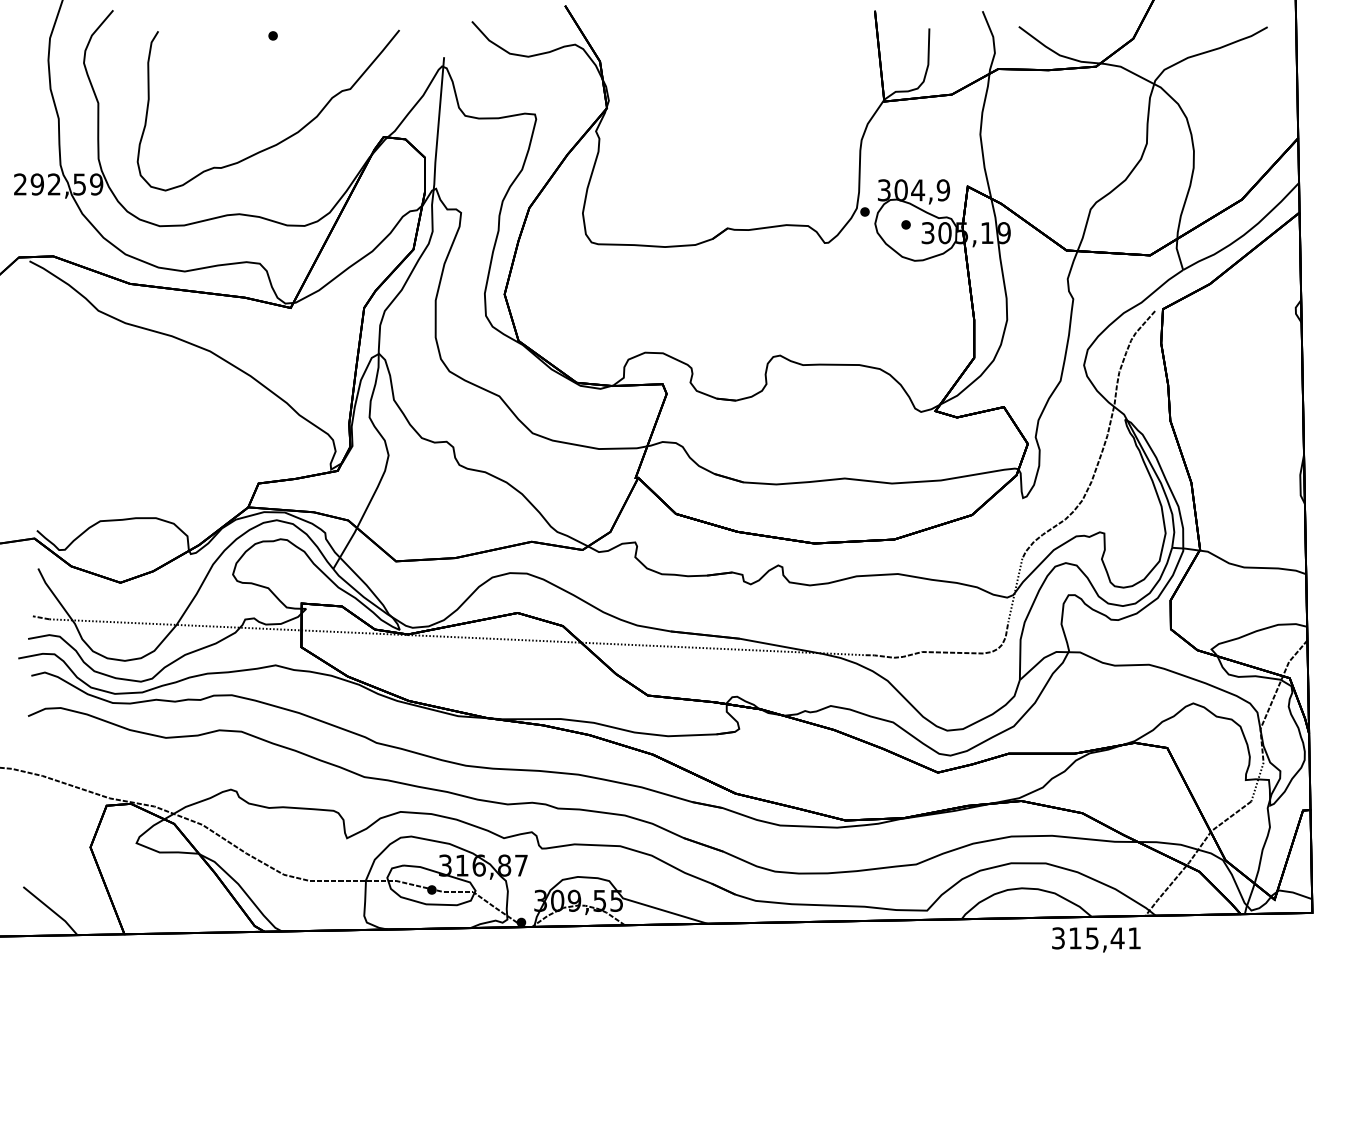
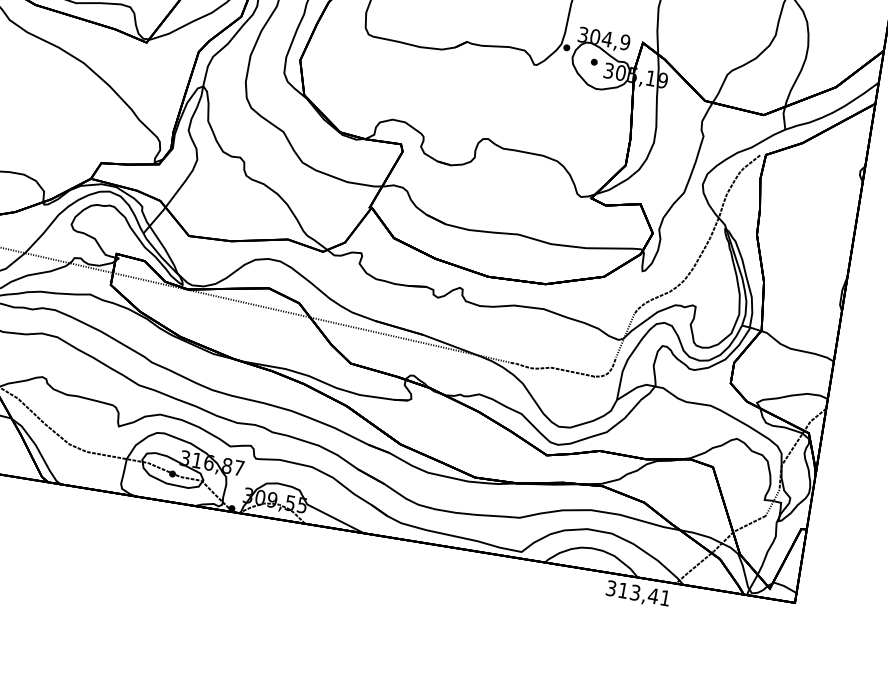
text: (1092, 937) -> (635, 592), 315,41 -> 313,41

